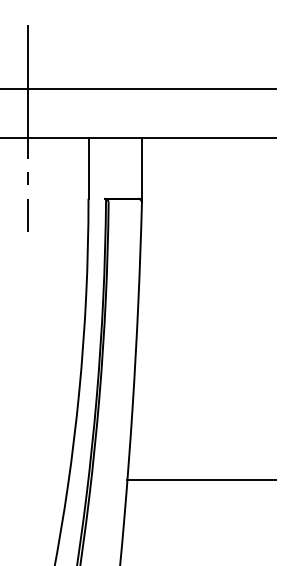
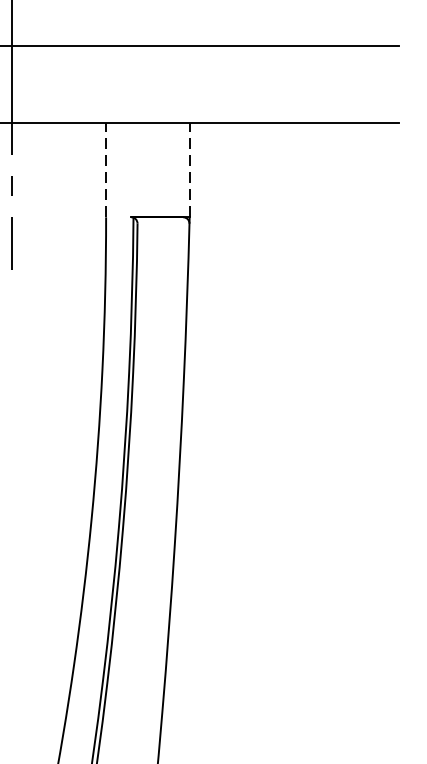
line: (88, 168) -> (106, 170), solid -> dashed
line: (142, 168) -> (190, 170), solid -> dashed
line: (201, 479) -> (282, 655), removed

